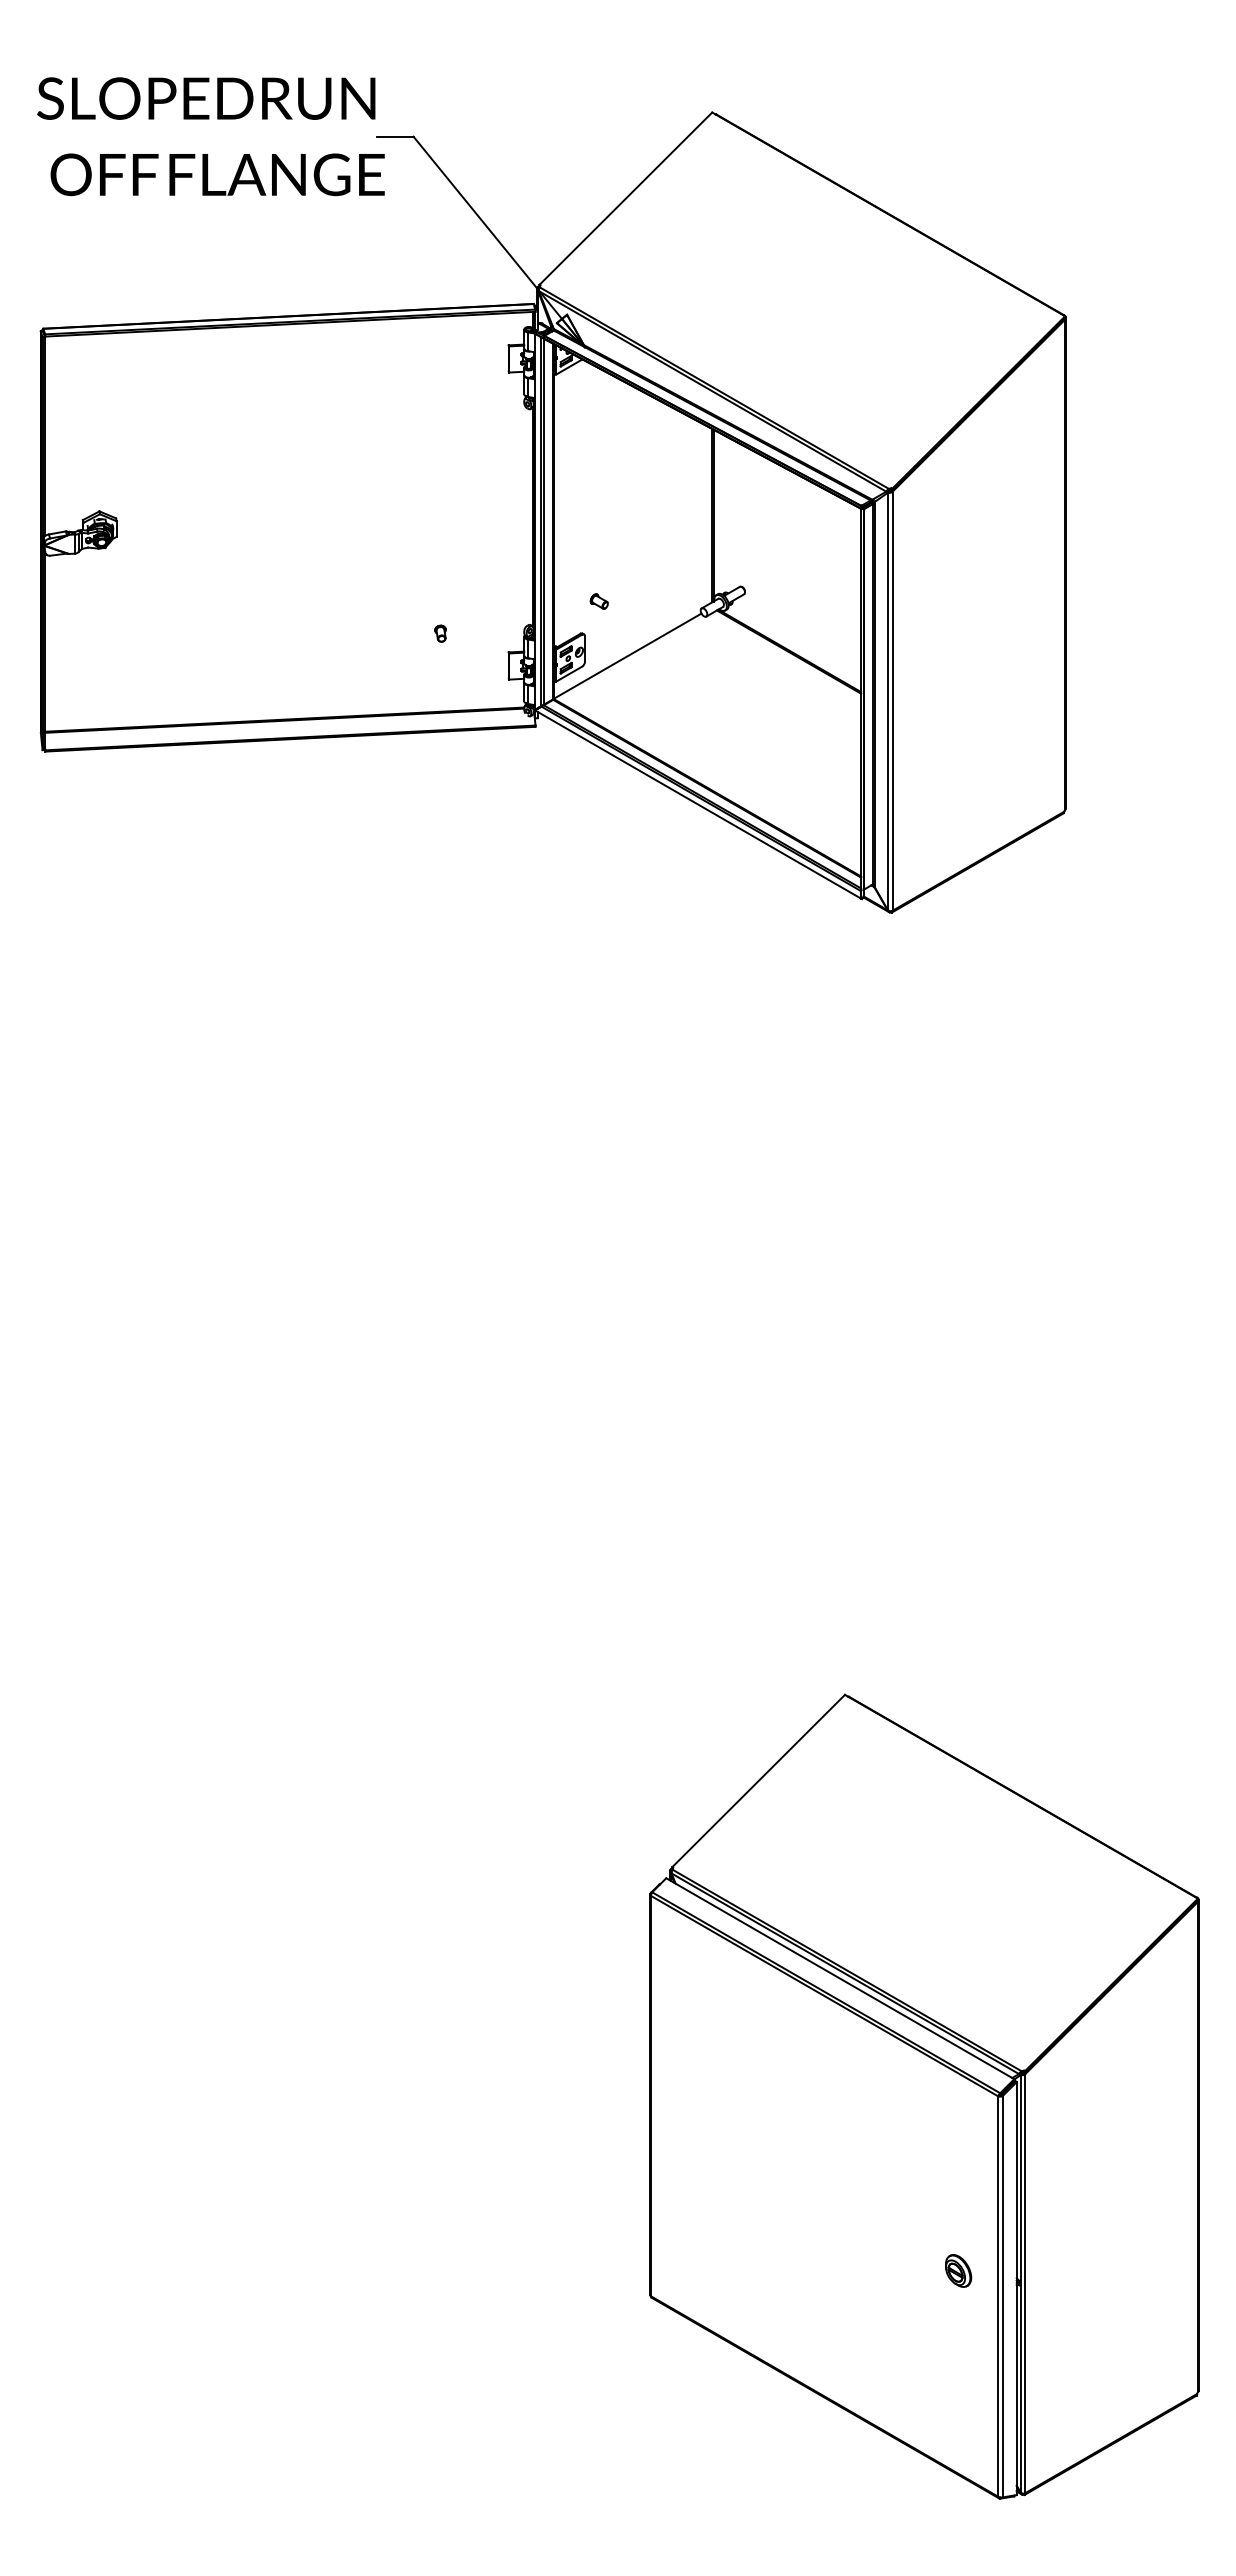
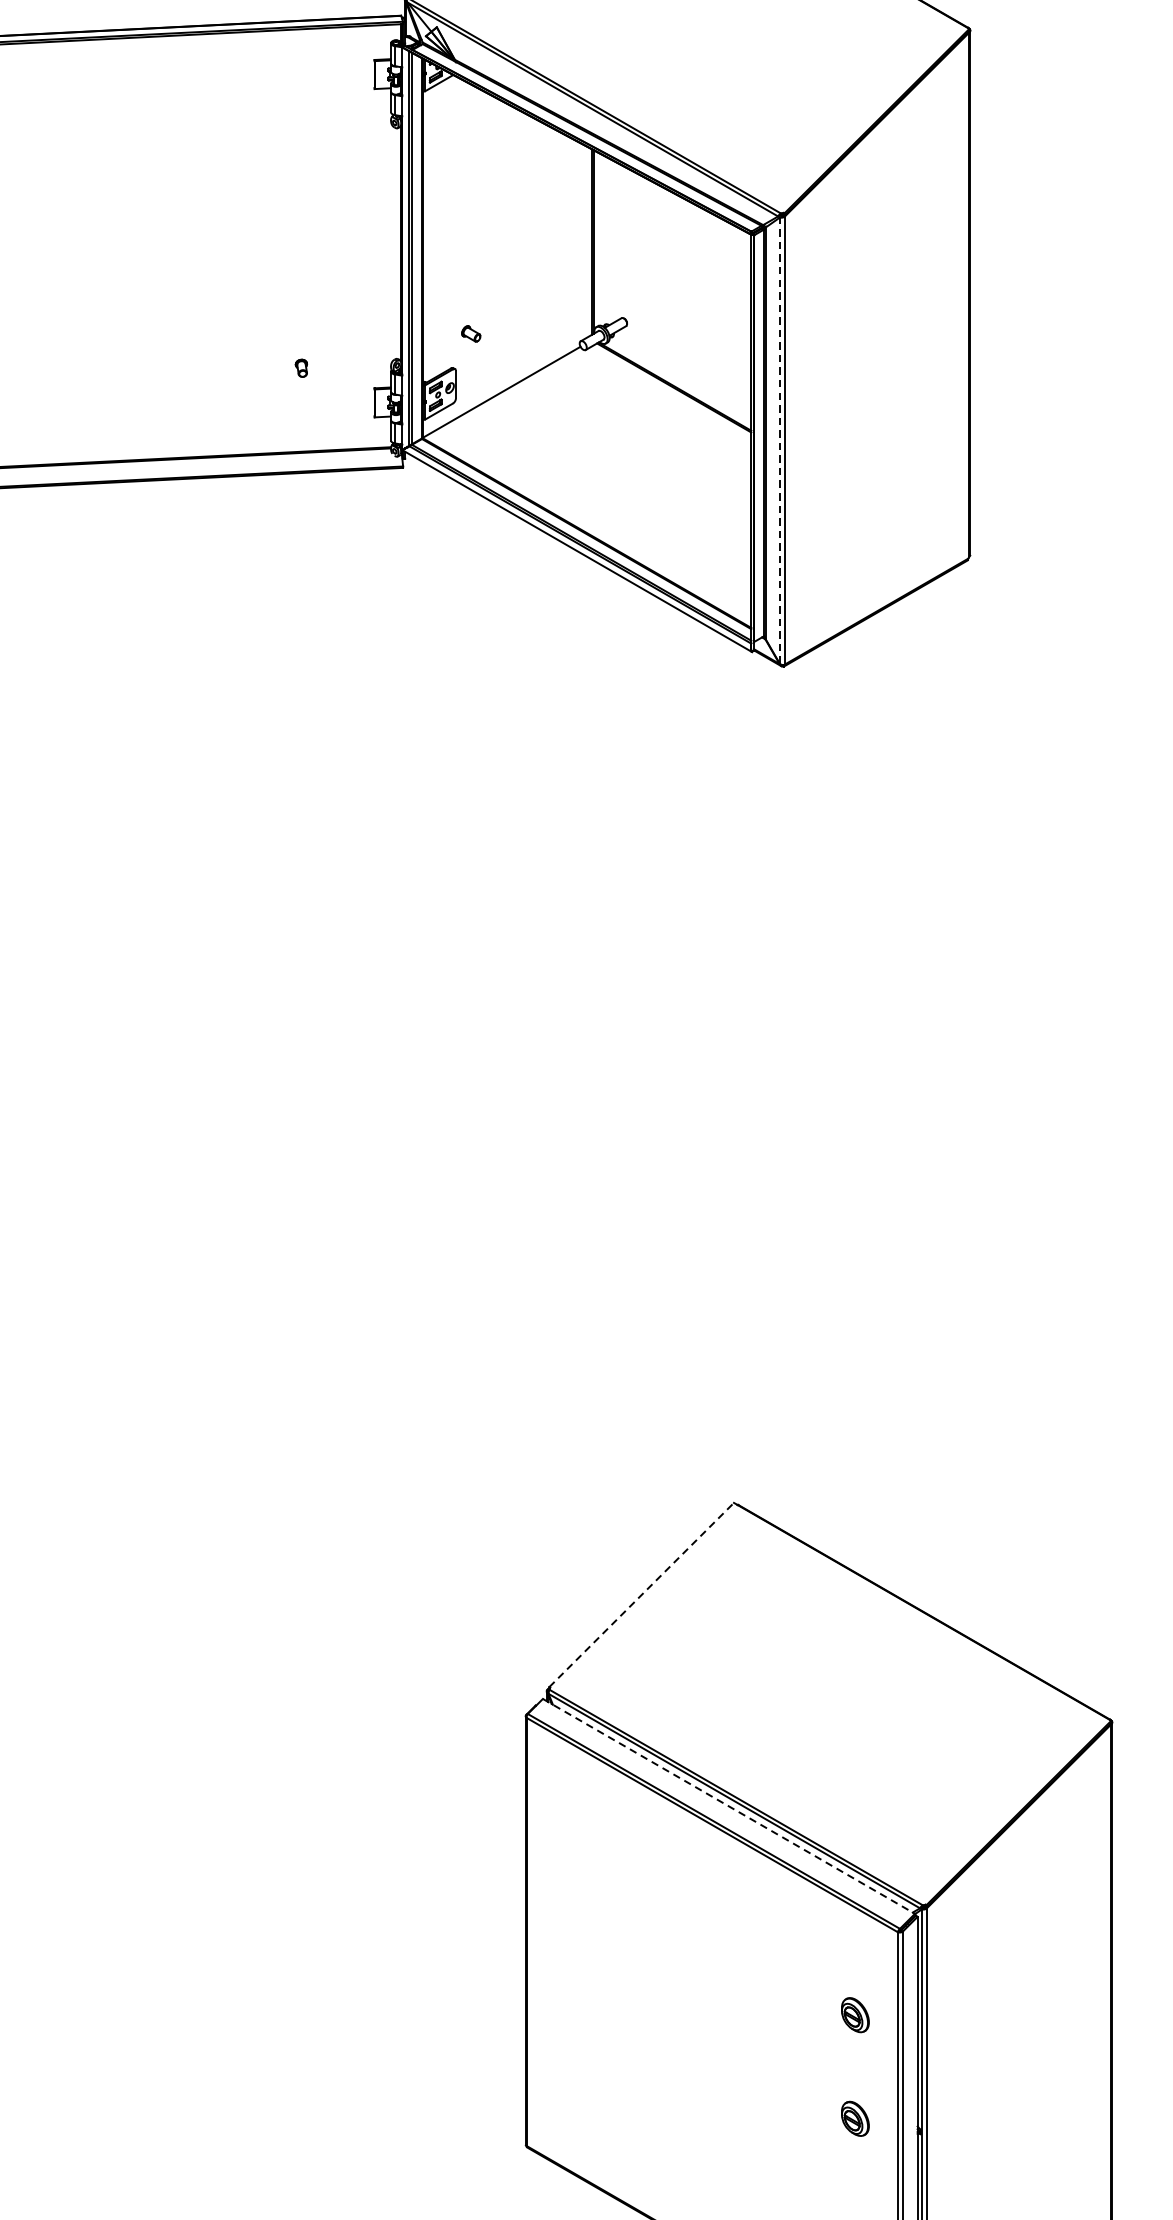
line: (887, 701) -> (779, 440), solid -> dashed
line: (758, 1781) -> (641, 1595), solid -> dashed
line: (840, 1978) -> (729, 1806), solid -> dashed
part: (958, 2173) -> (855, 2014), added

